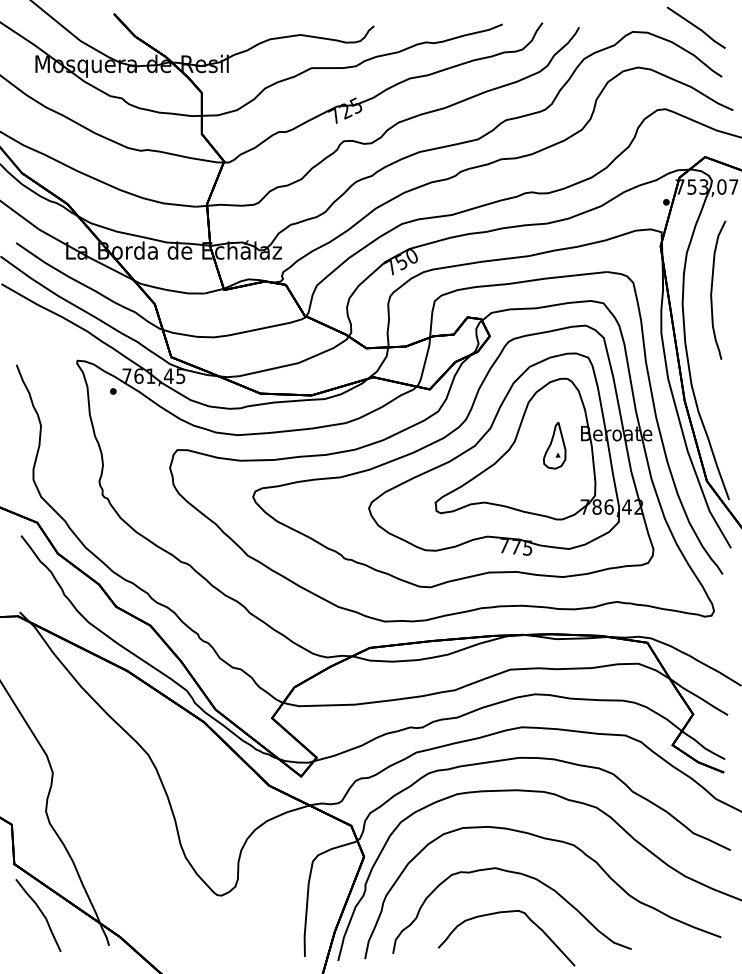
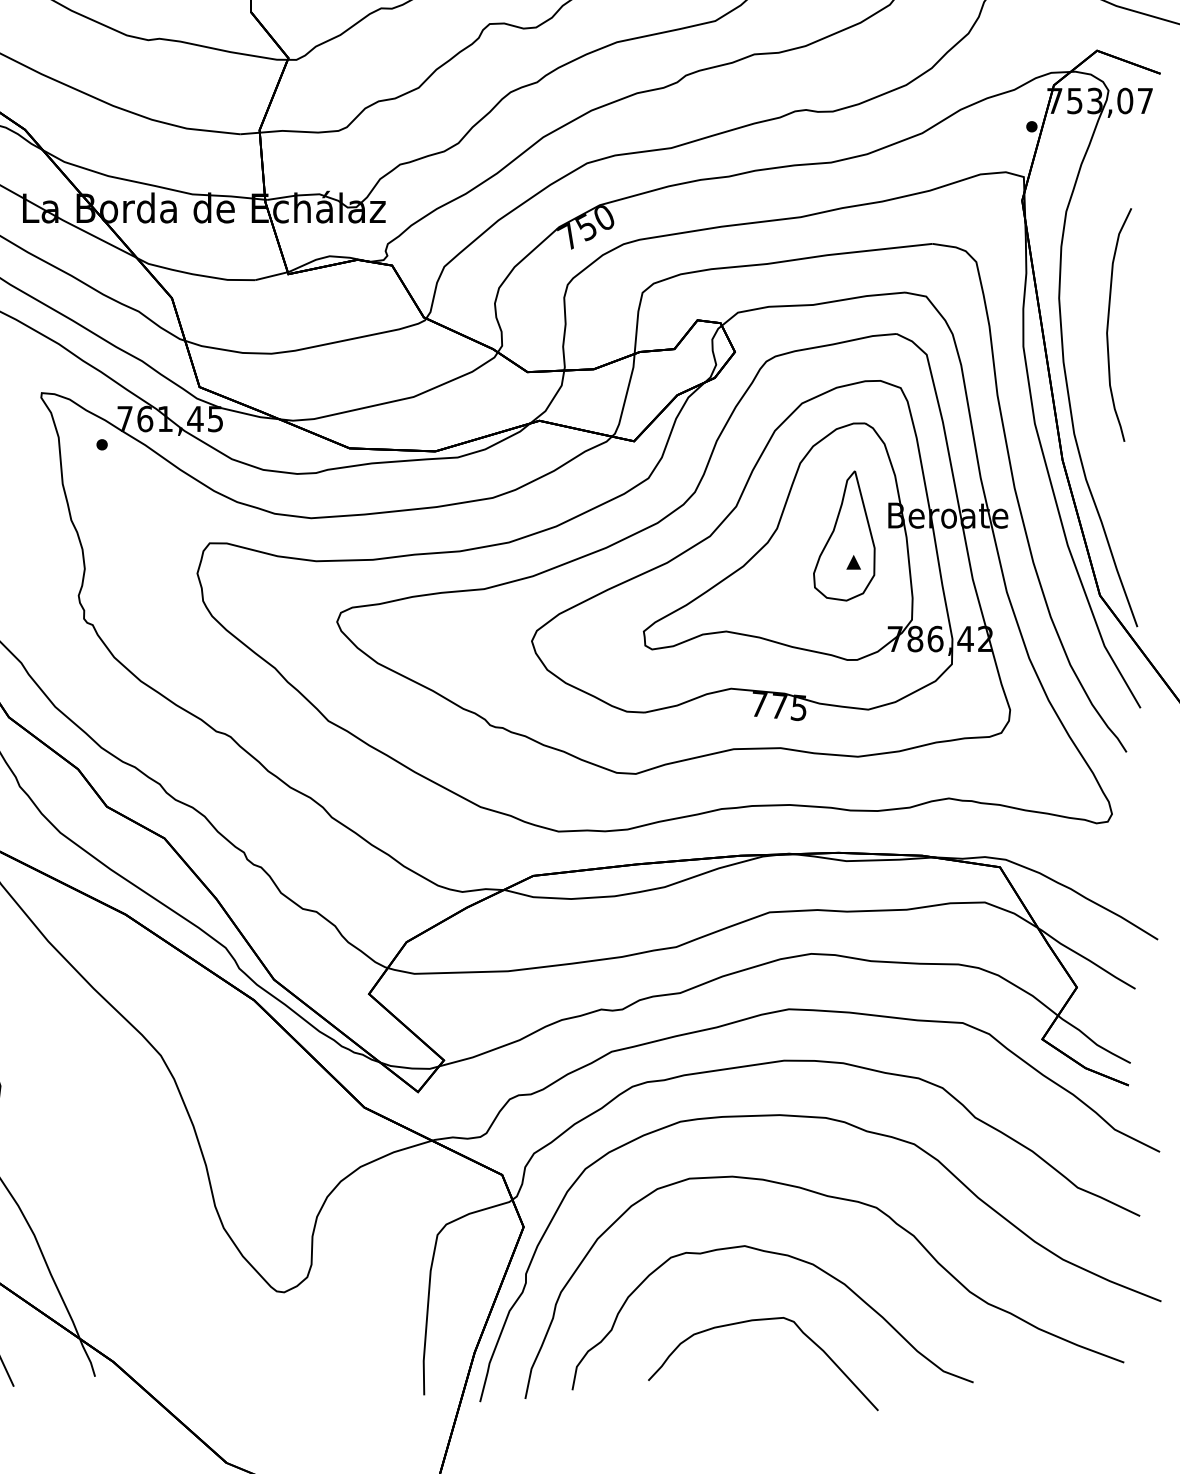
curve: (712, 289) -> (1109, 323), moved
part: (554, 445) -> (843, 535), size x1.67

